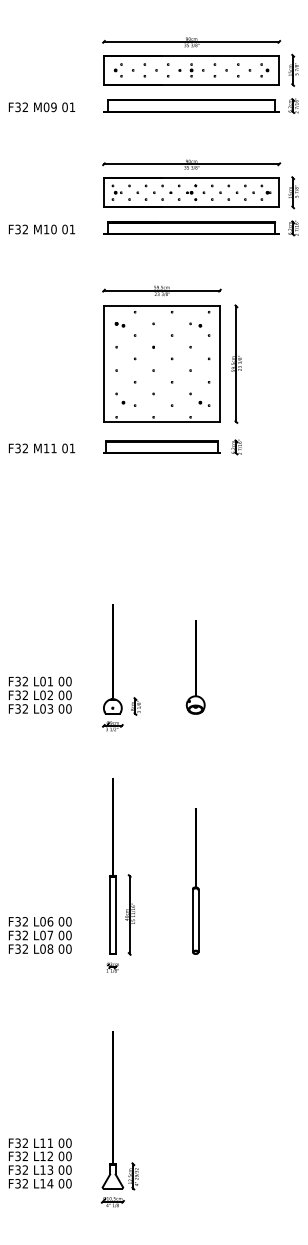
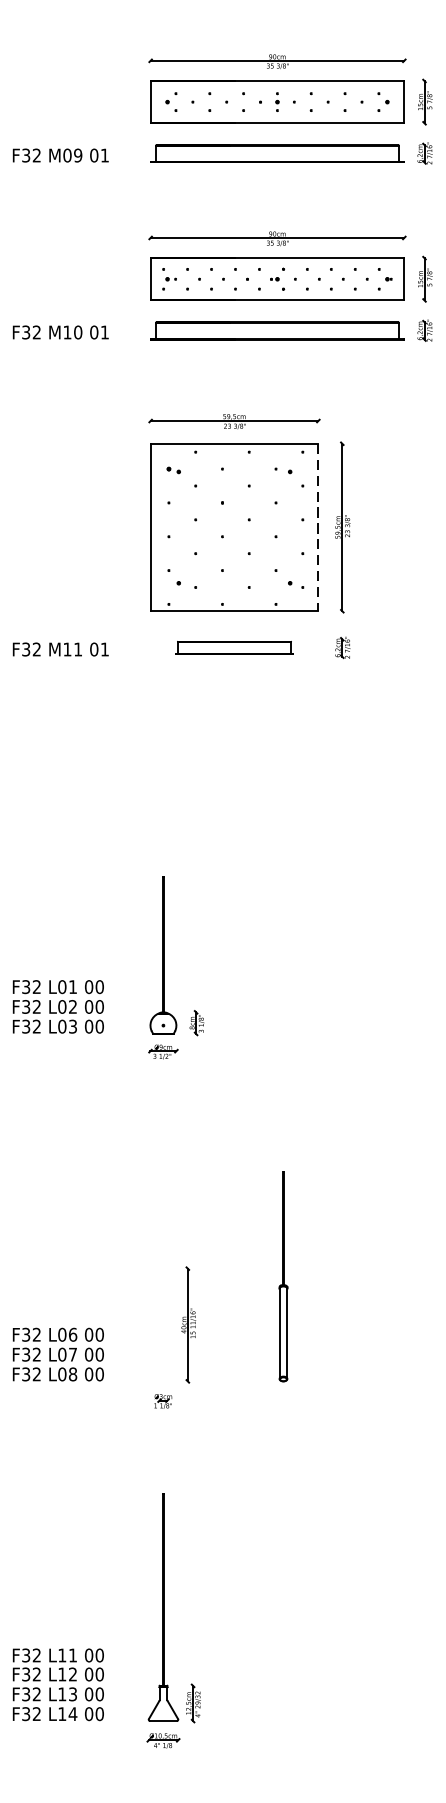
line: (219, 364) -> (317, 527), solid -> dashed
part: (161, 446) -> (233, 646), size x0.7
part: (195, 667) -> (283, 966), removed
part: (112, 866) -> (162, 1254), removed

